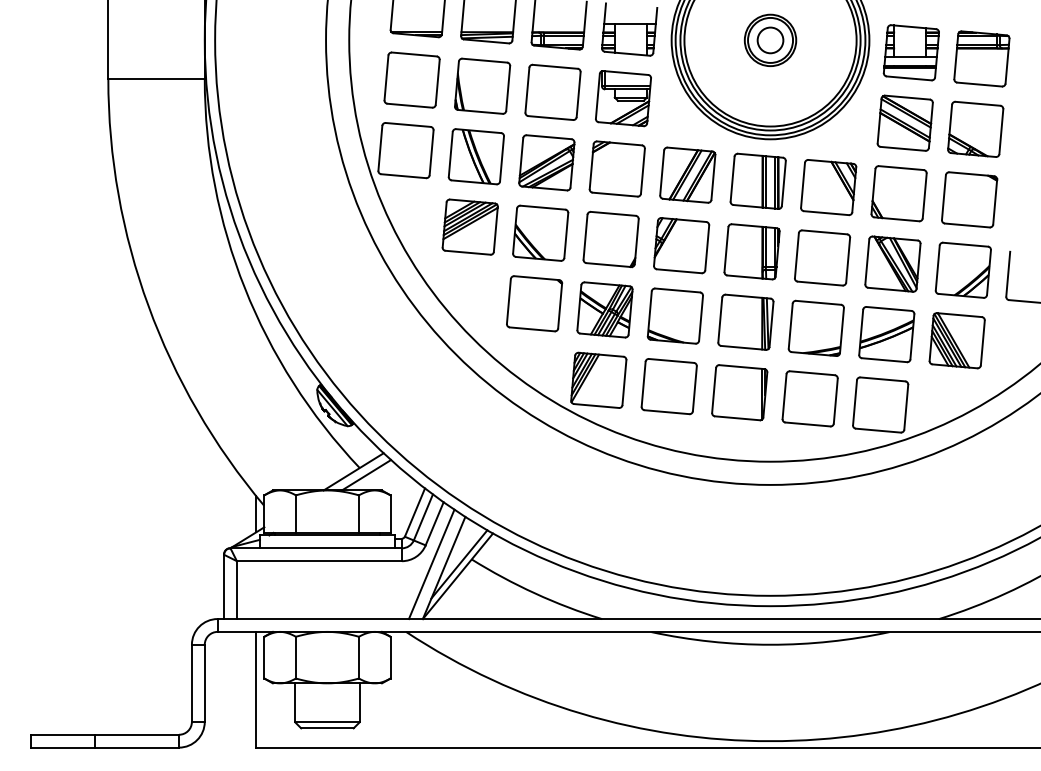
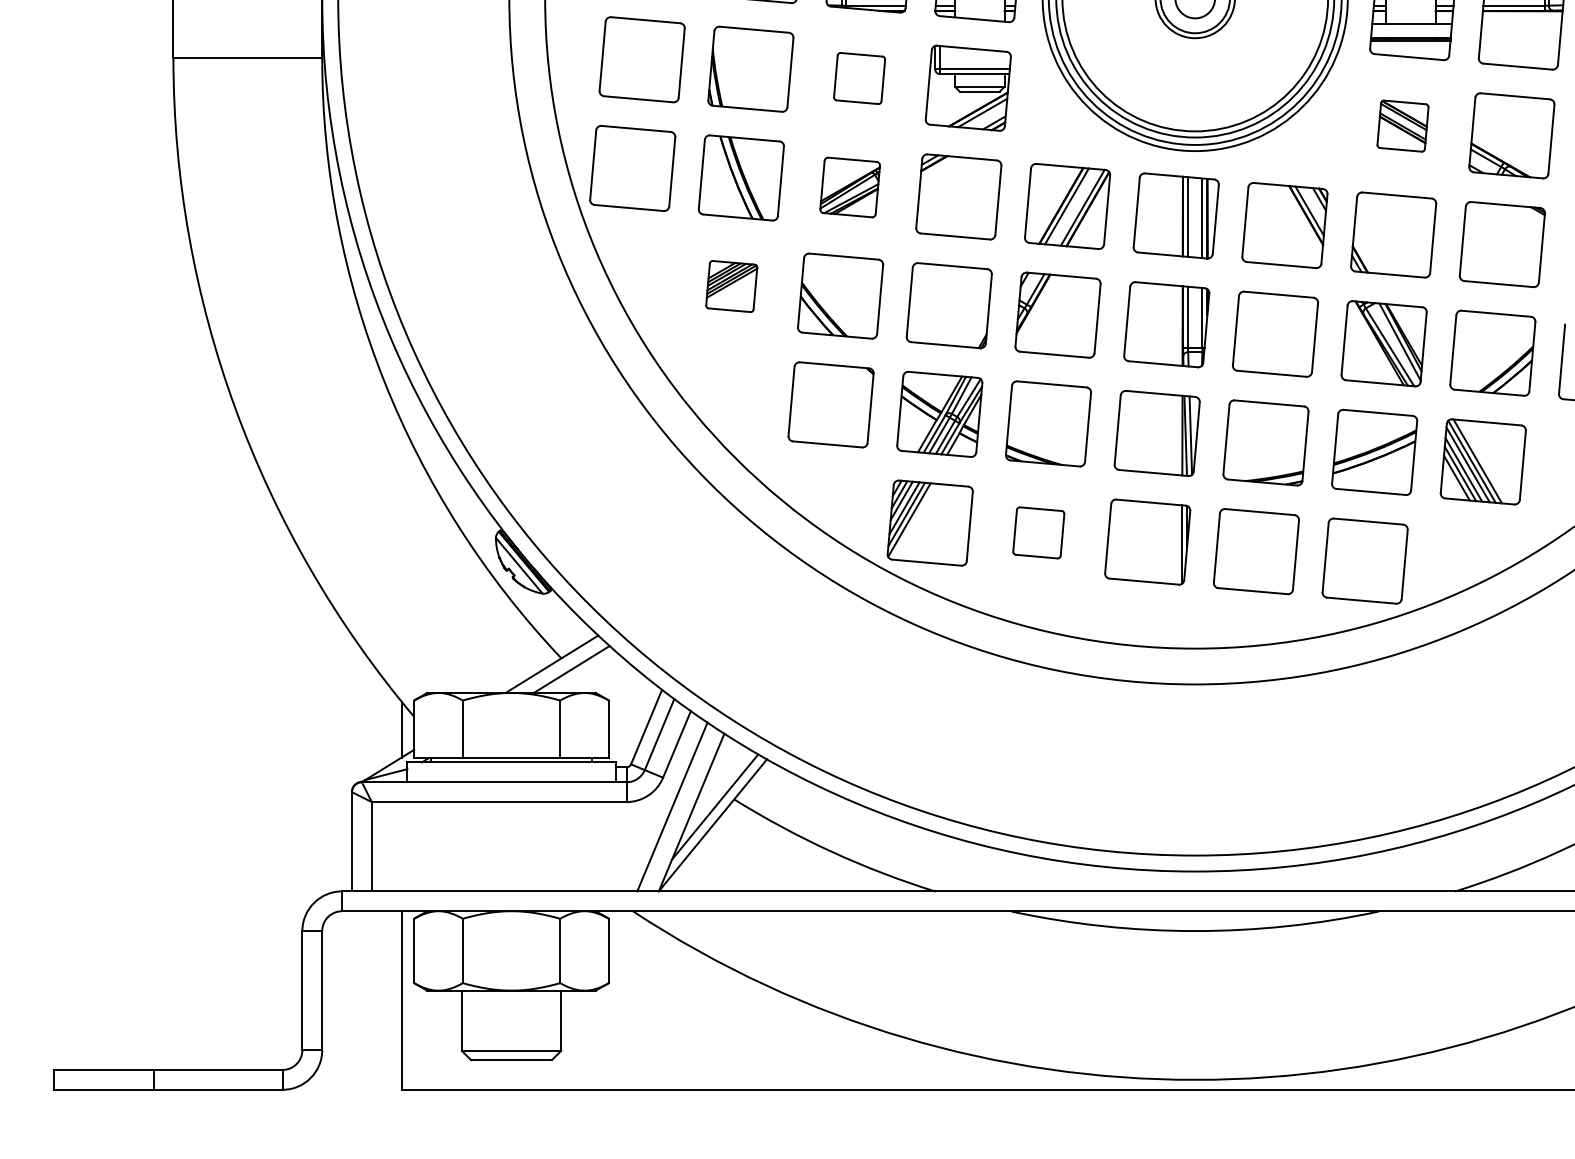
part: (552, 91) -> (858, 77), size x0.6
part: (904, 122) -> (1401, 125), size x0.6
part: (546, 162) -> (849, 186), size x0.7
part: (469, 226) -> (730, 285), size x0.6
part: (668, 386) -> (1037, 532), size x0.6

